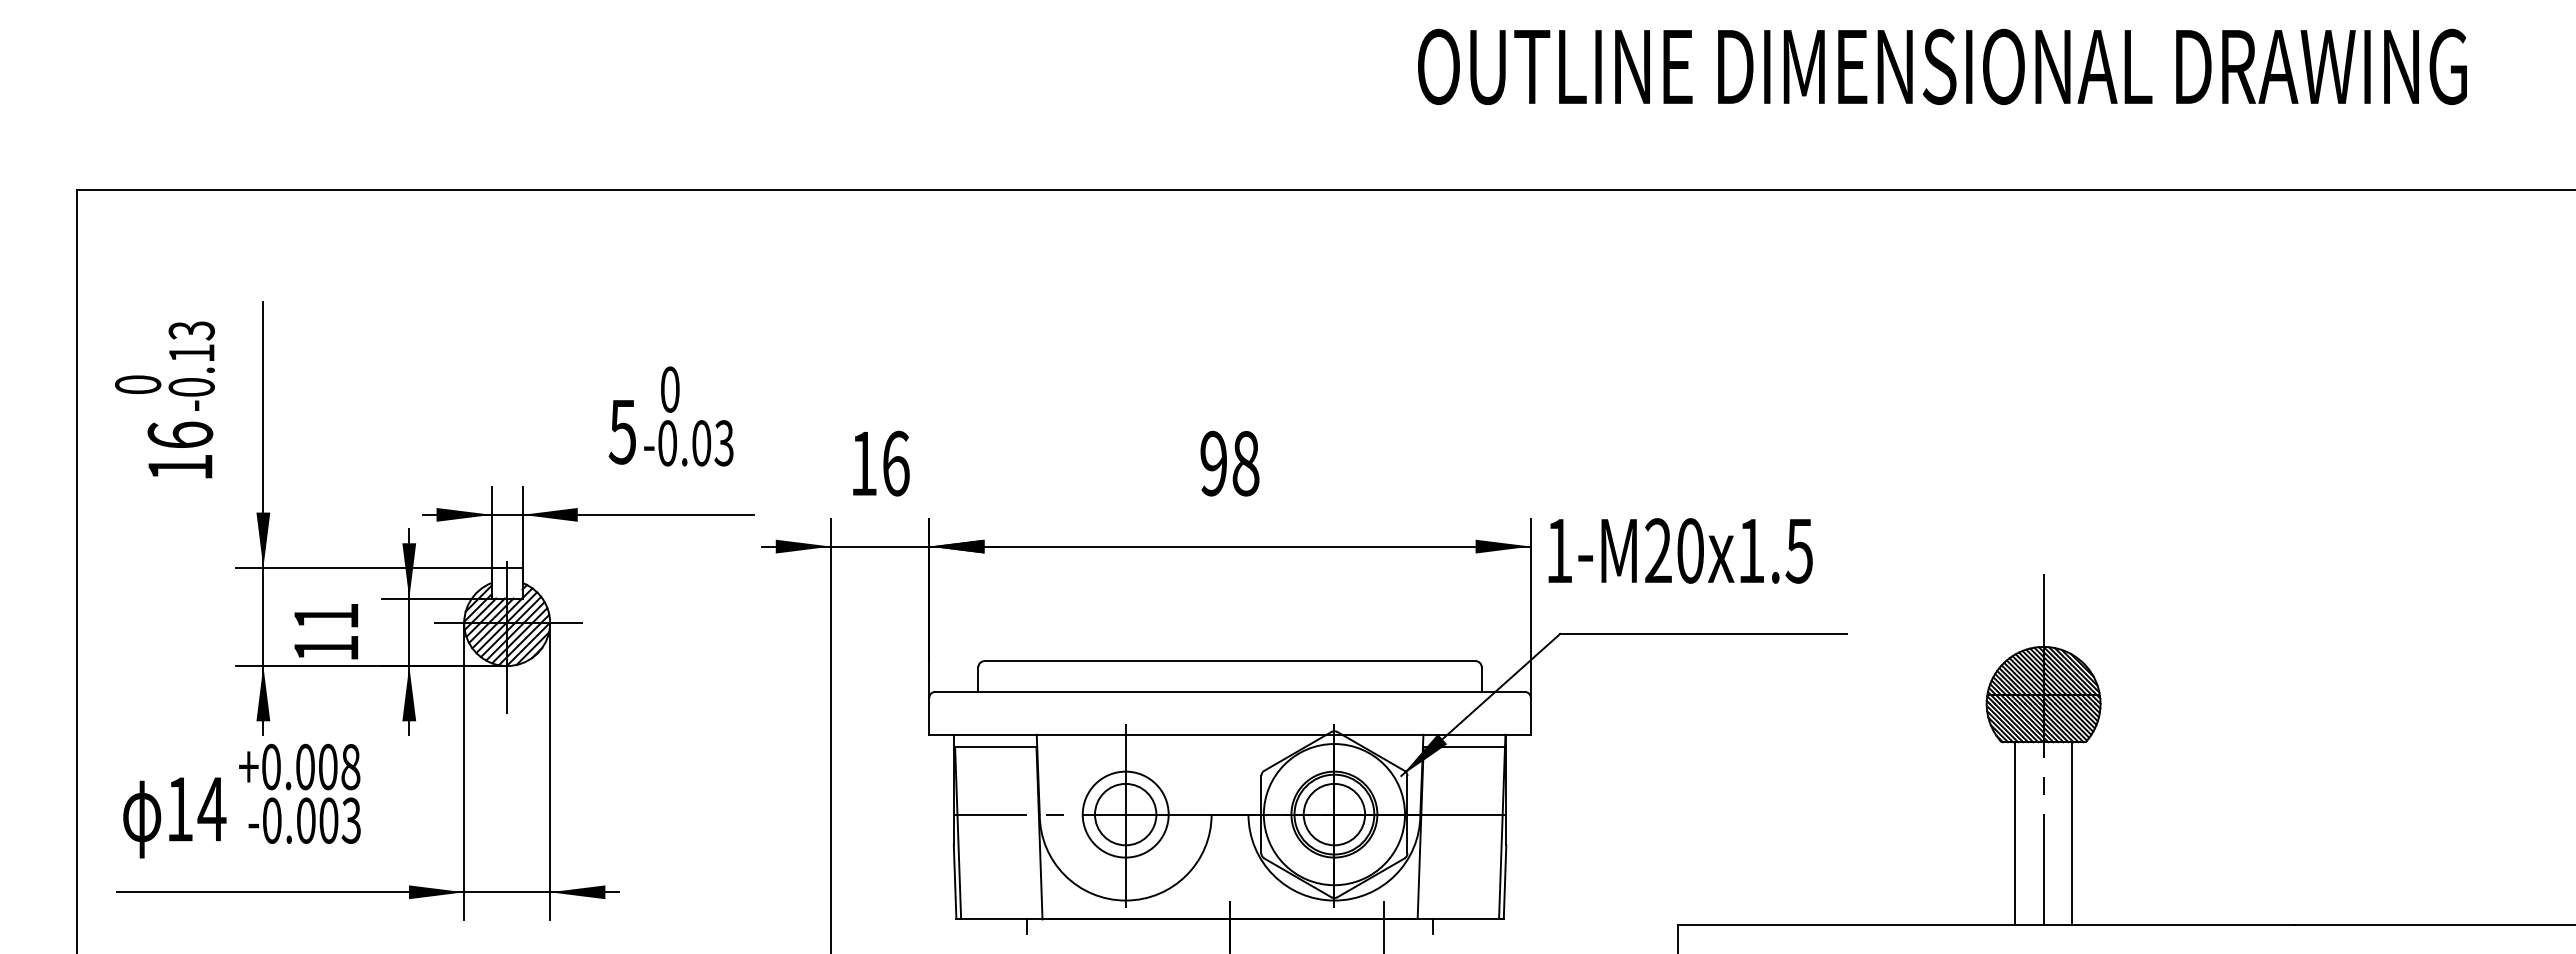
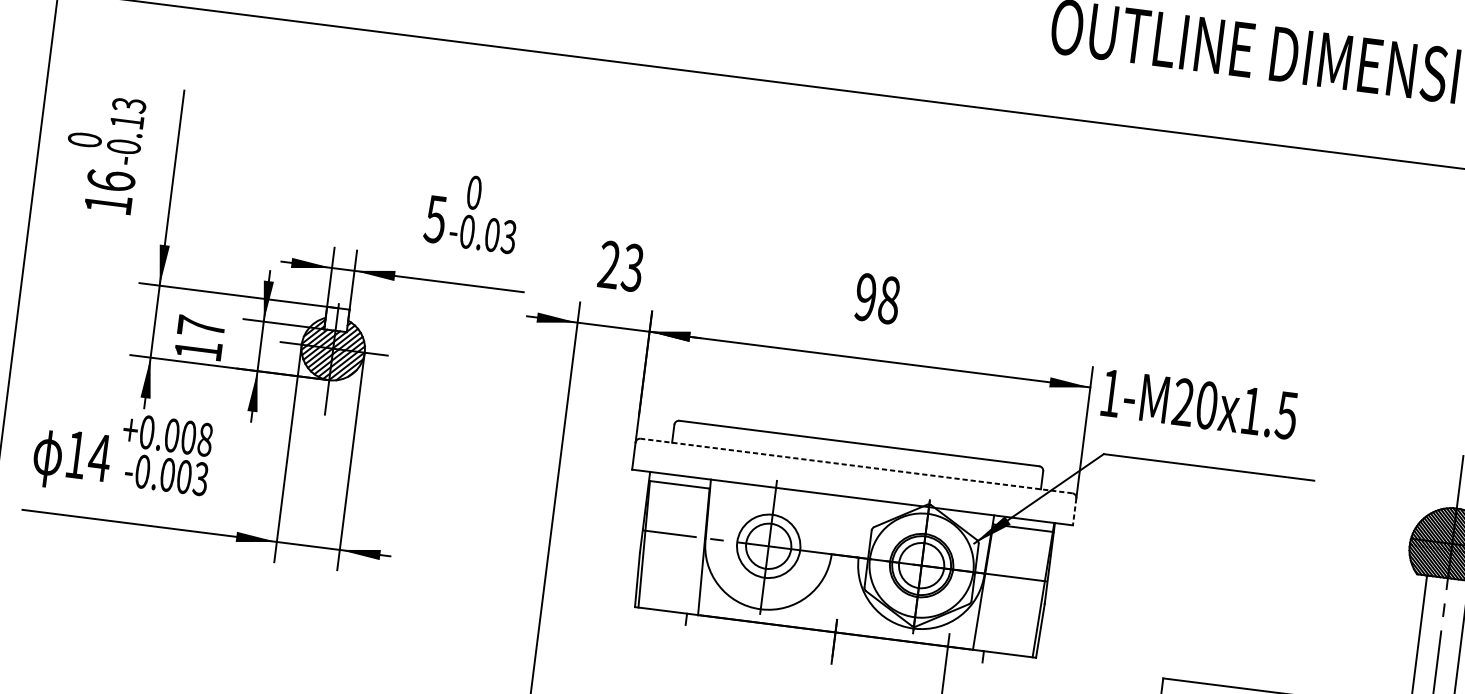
text: (879, 463) -> (620, 266), 16 -> 23
text: (326, 616) -> (201, 327), 11 -> 17
line: (1230, 691) -> (856, 465), solid -> dashed
line: (1530, 716) -> (1074, 511), solid -> dashed

